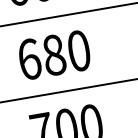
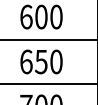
text: (54, 54) -> (41, 61), 680 -> 650

